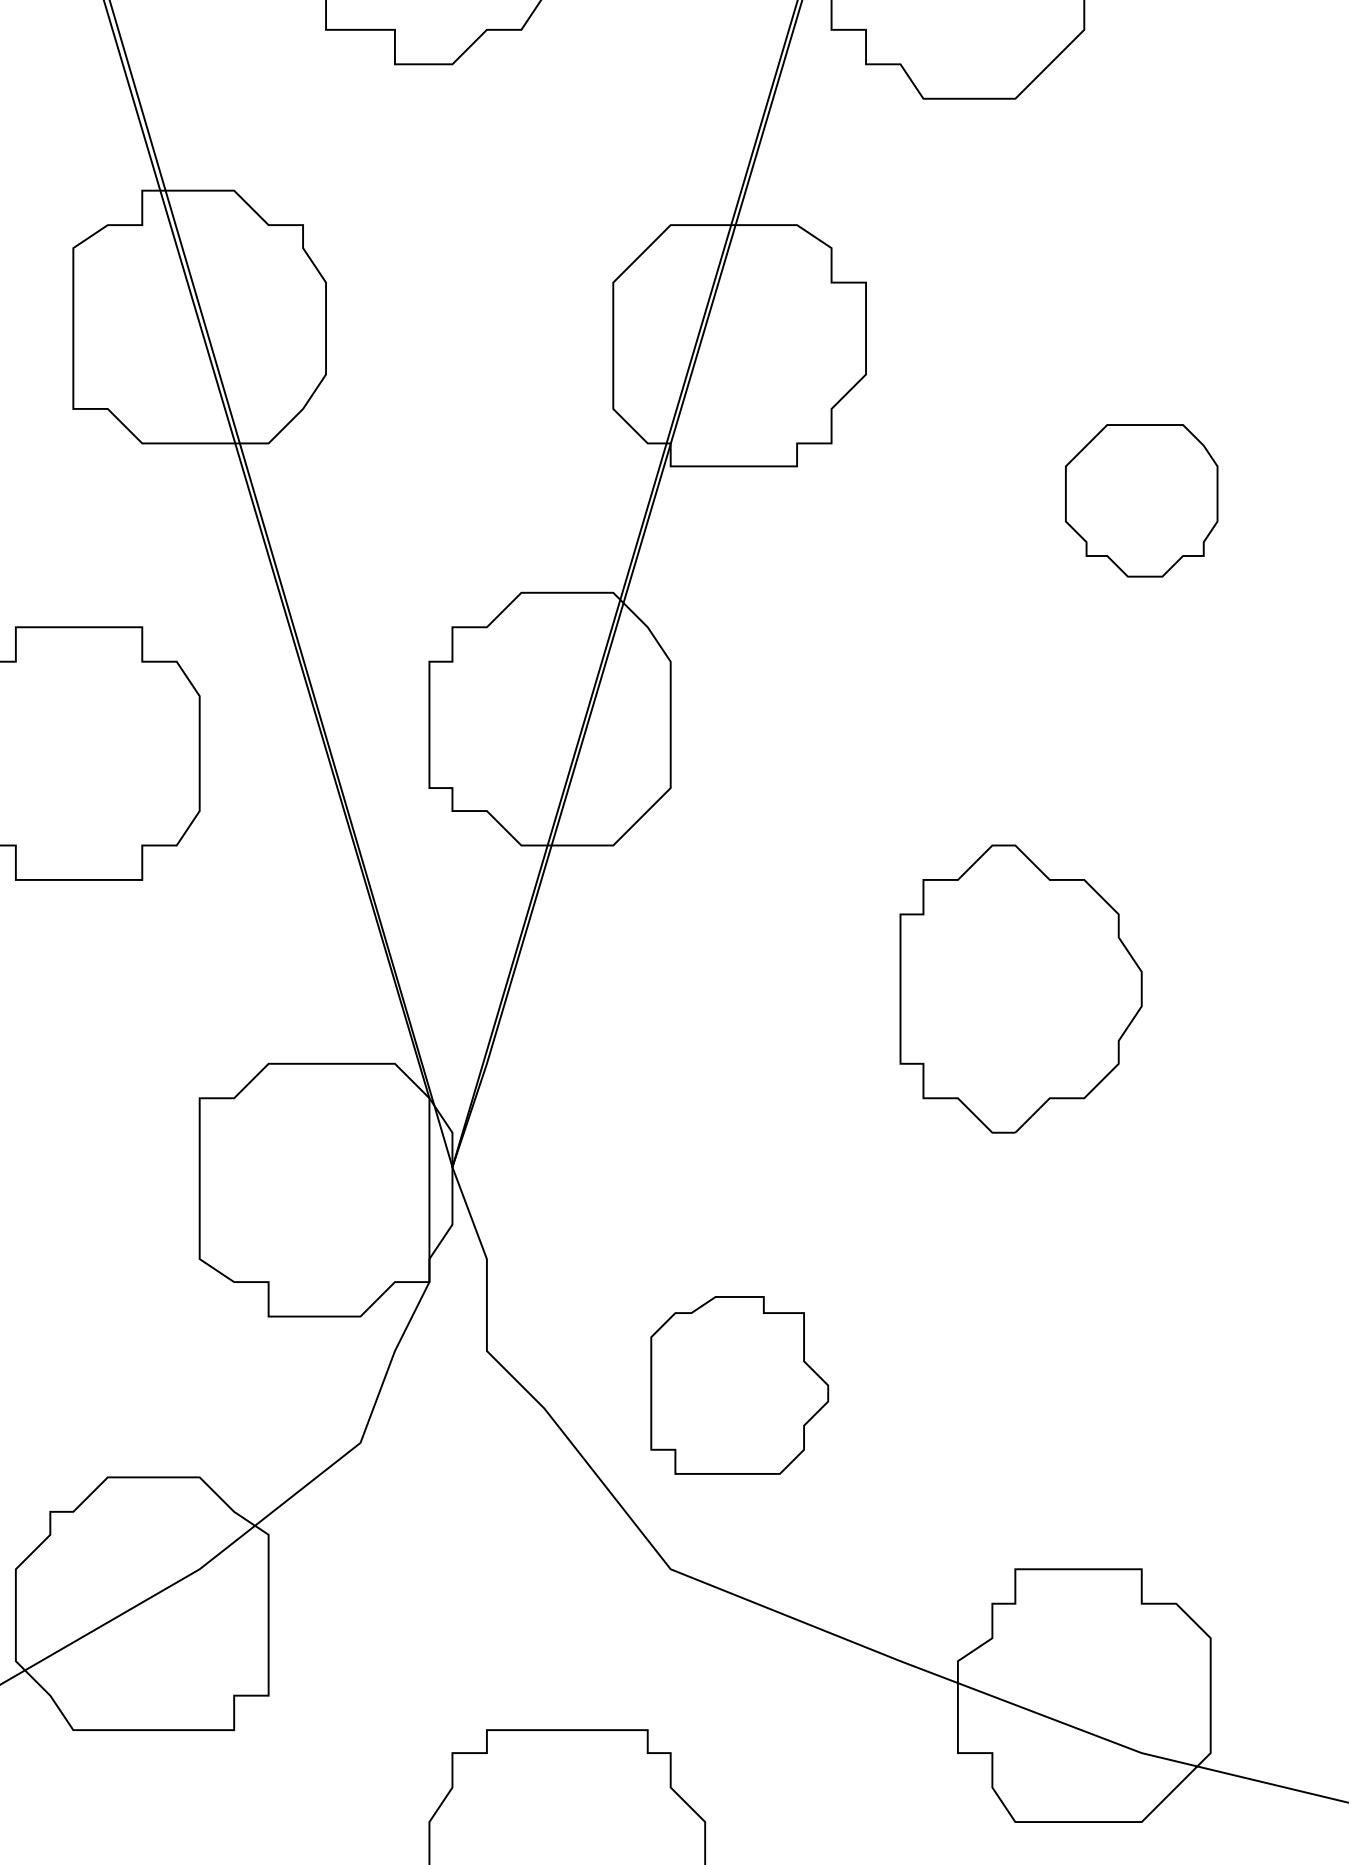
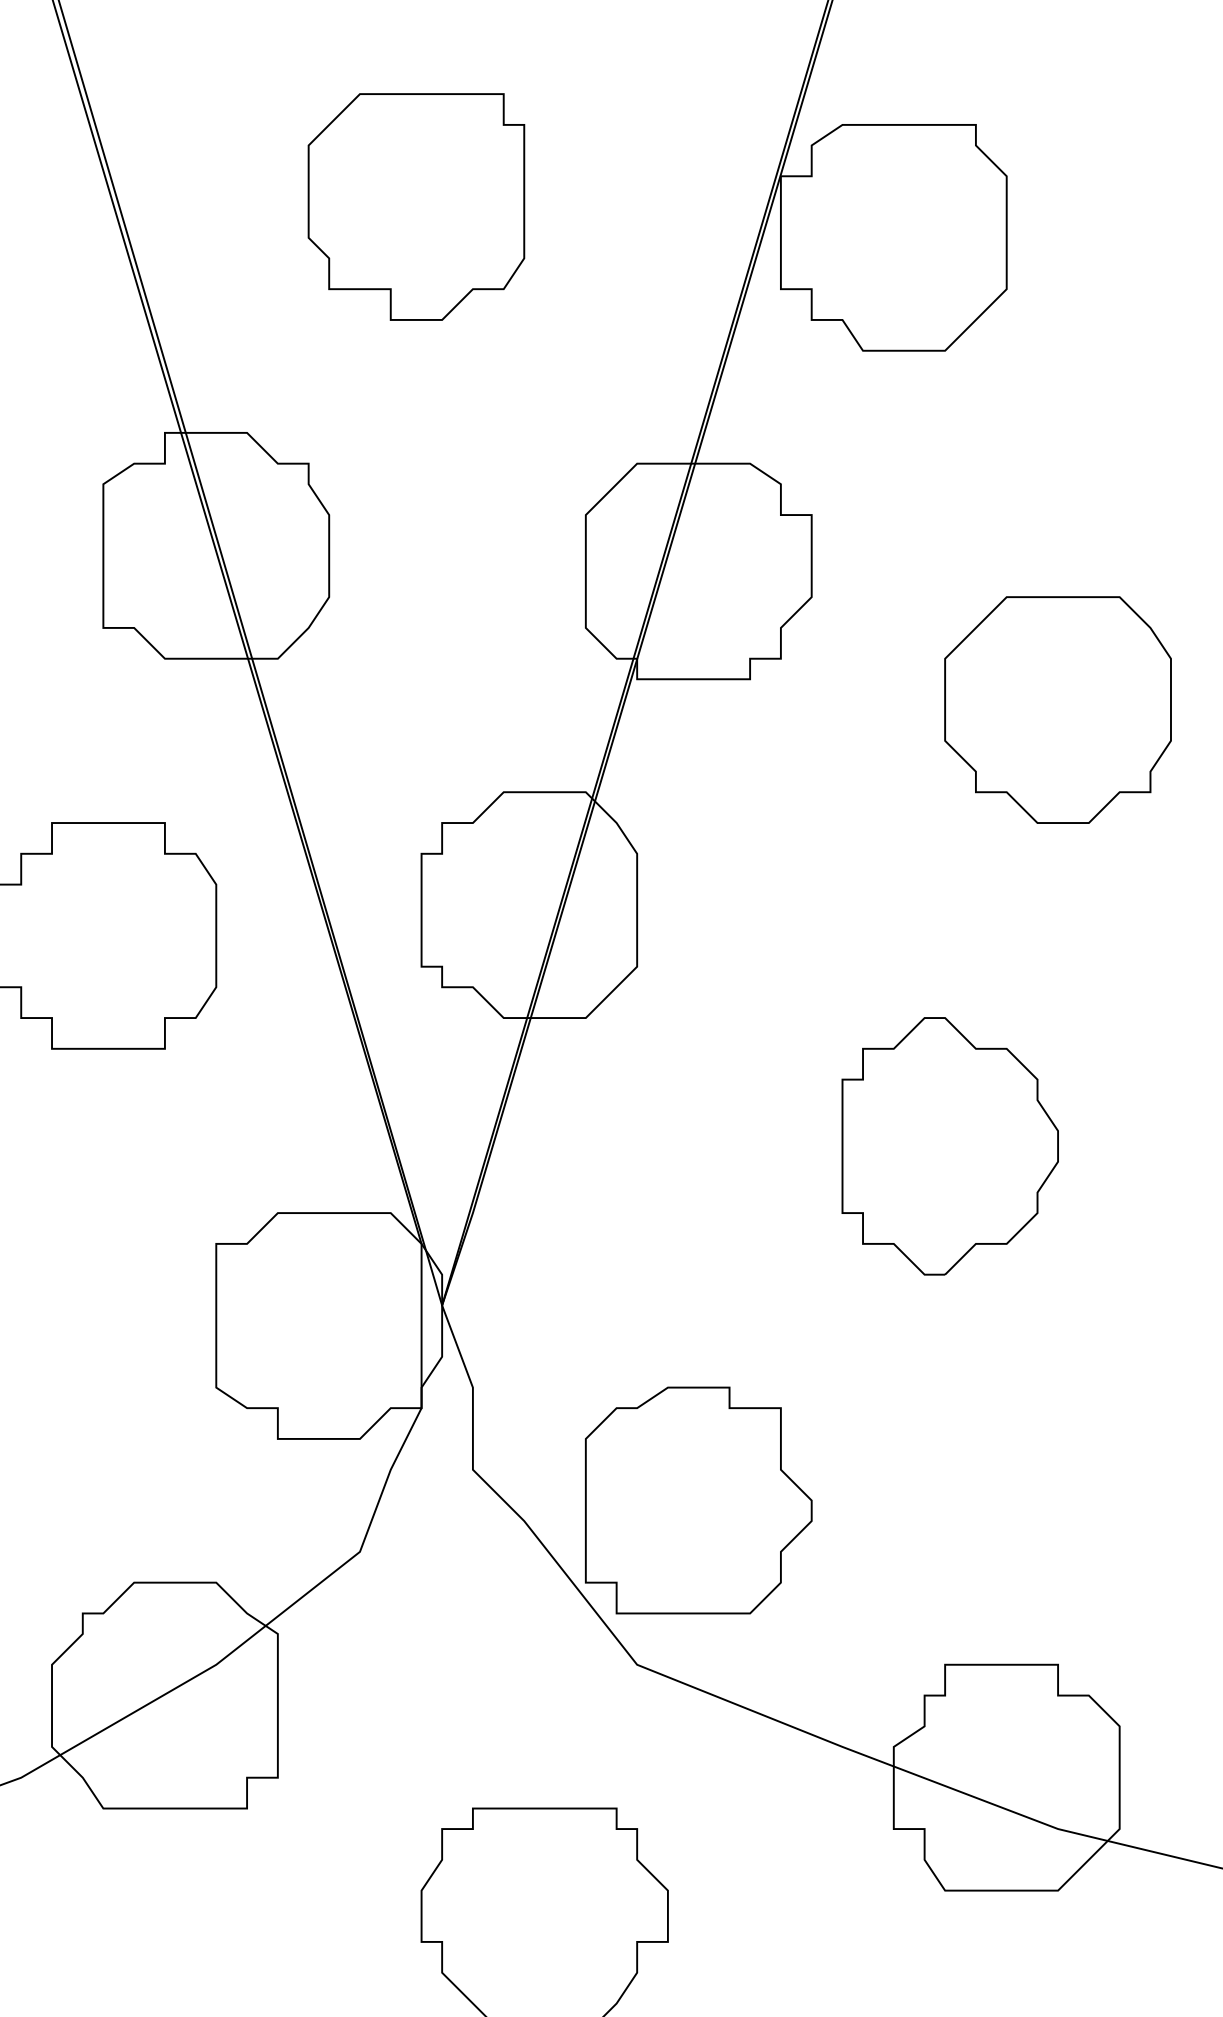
part: (1141, 500) -> (1057, 709), size x1.67
part: (739, 1385) -> (698, 1500), size x1.43

